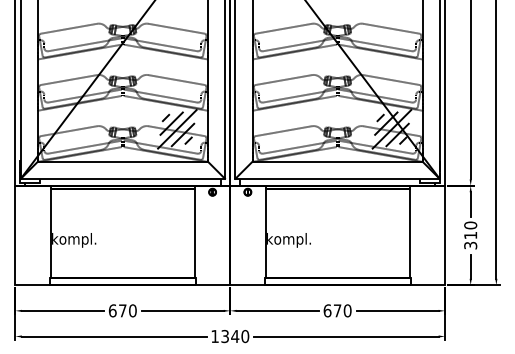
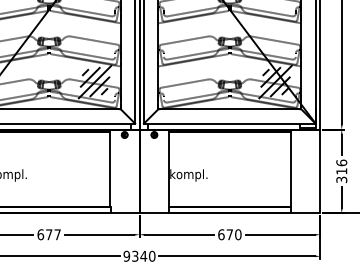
text: (470, 225) -> (341, 162), 310 -> 316
text: (132, 310) -> (57, 234), 670 -> 677
text: (214, 336) -> (126, 256), 1340 -> 9340

